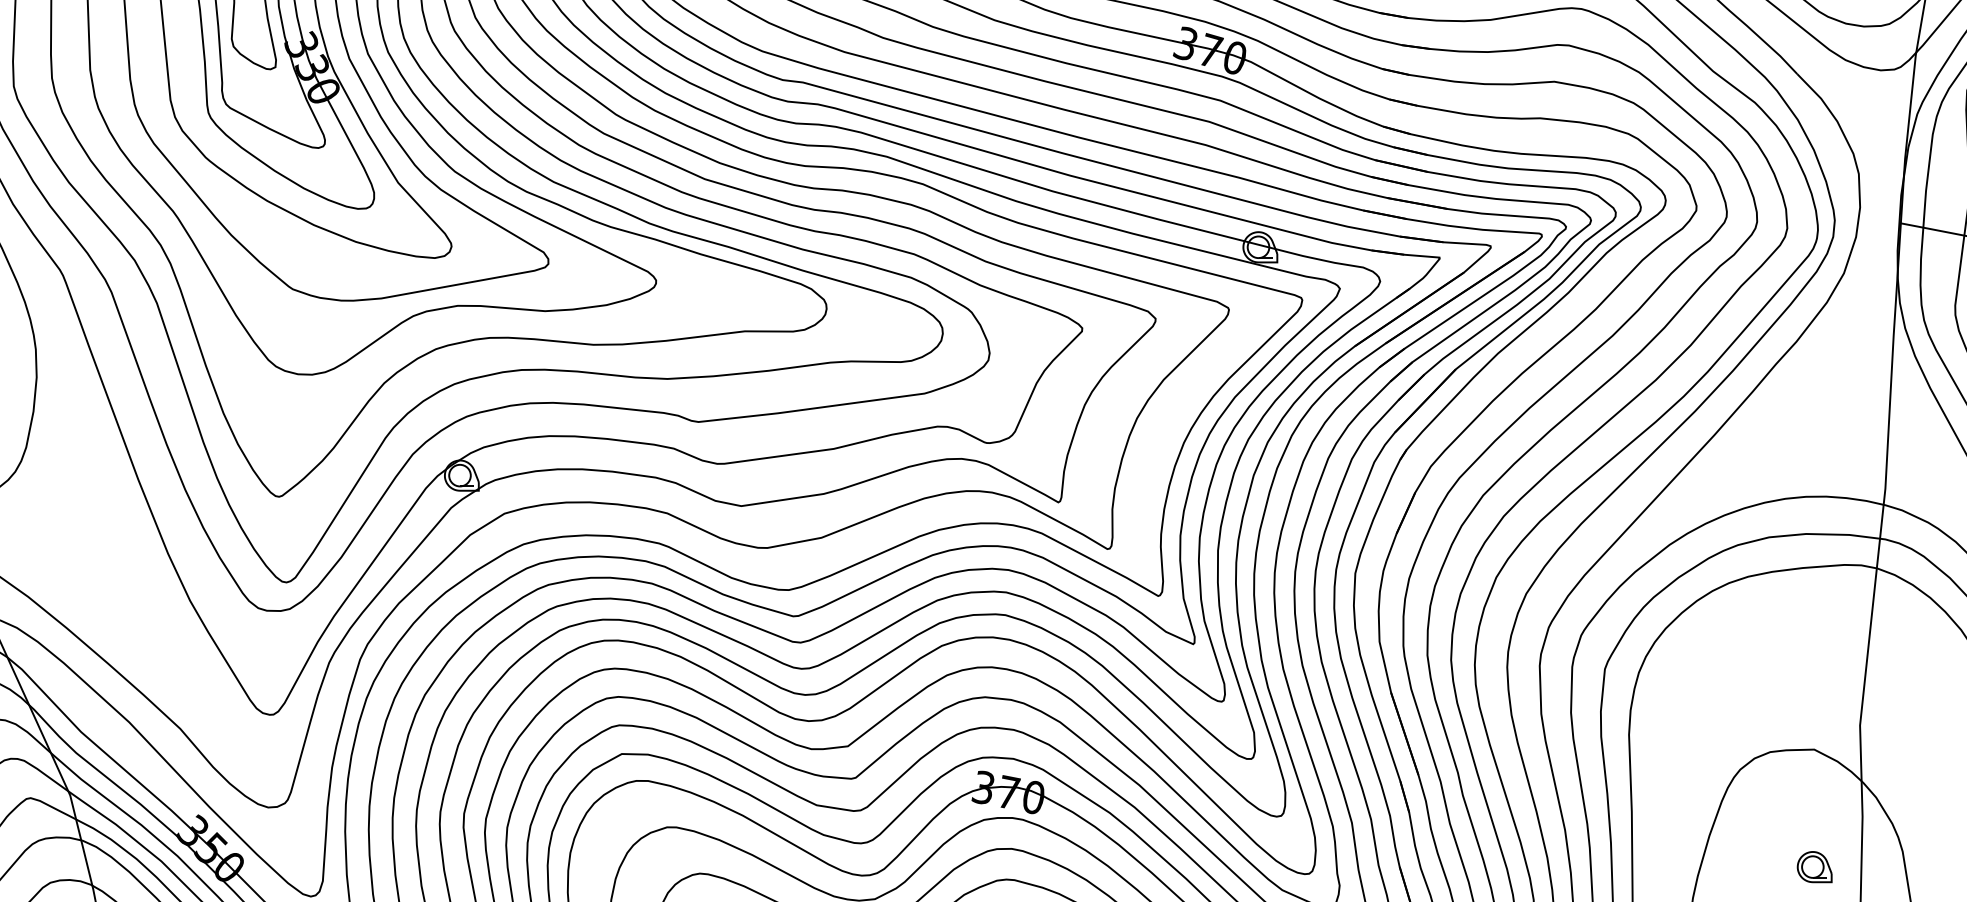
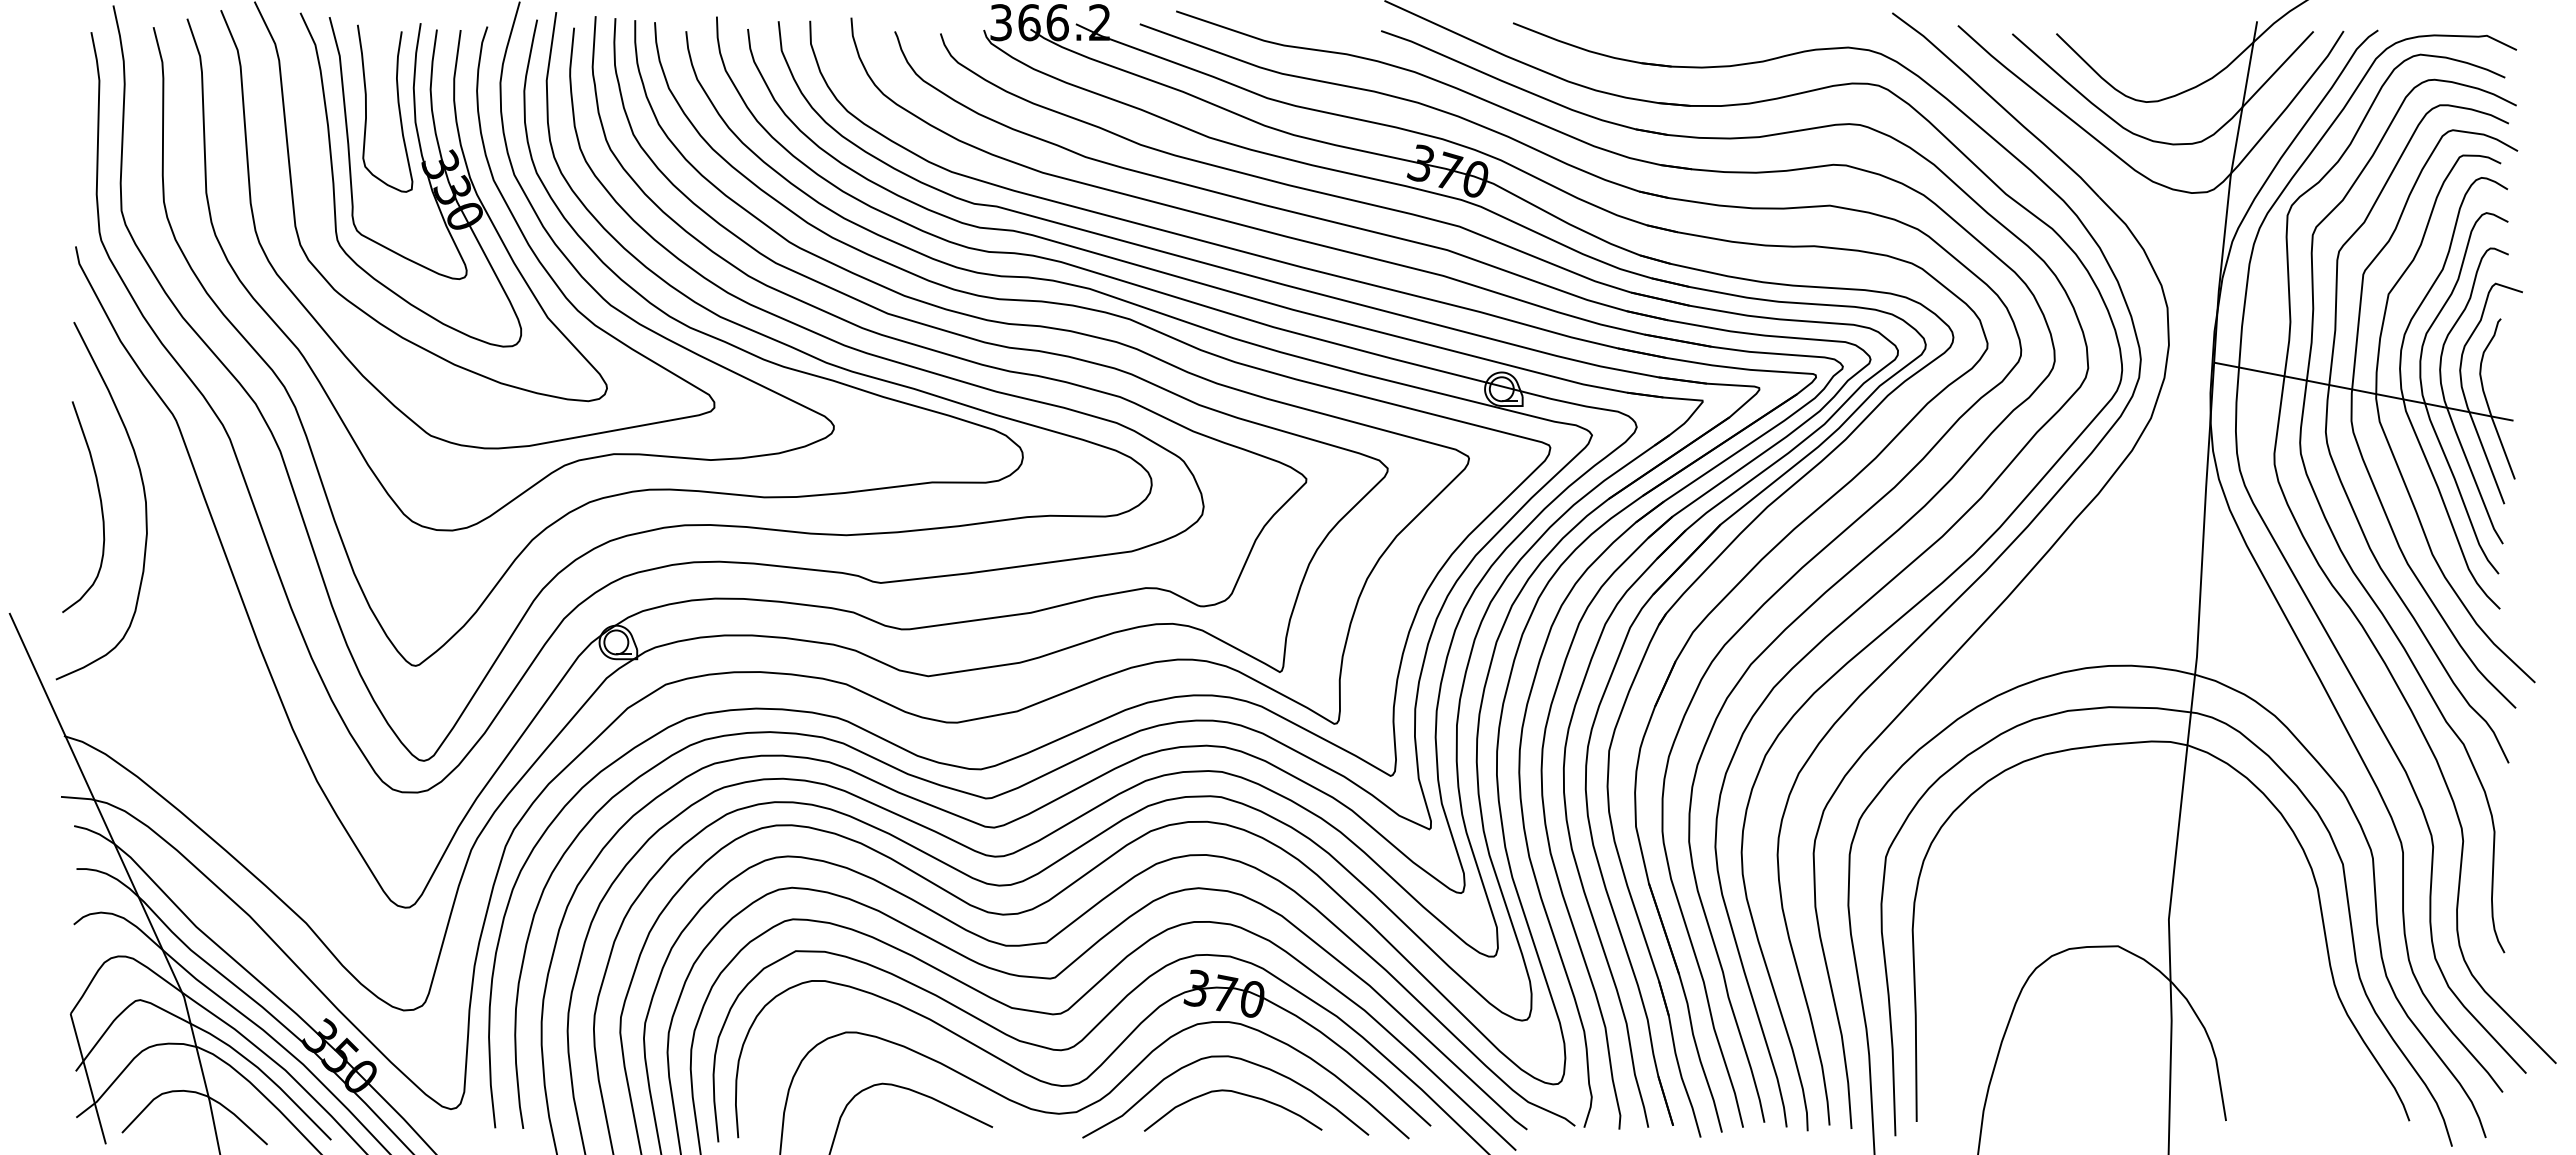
part: (1814, 867) -> (2118, 1076), removed

